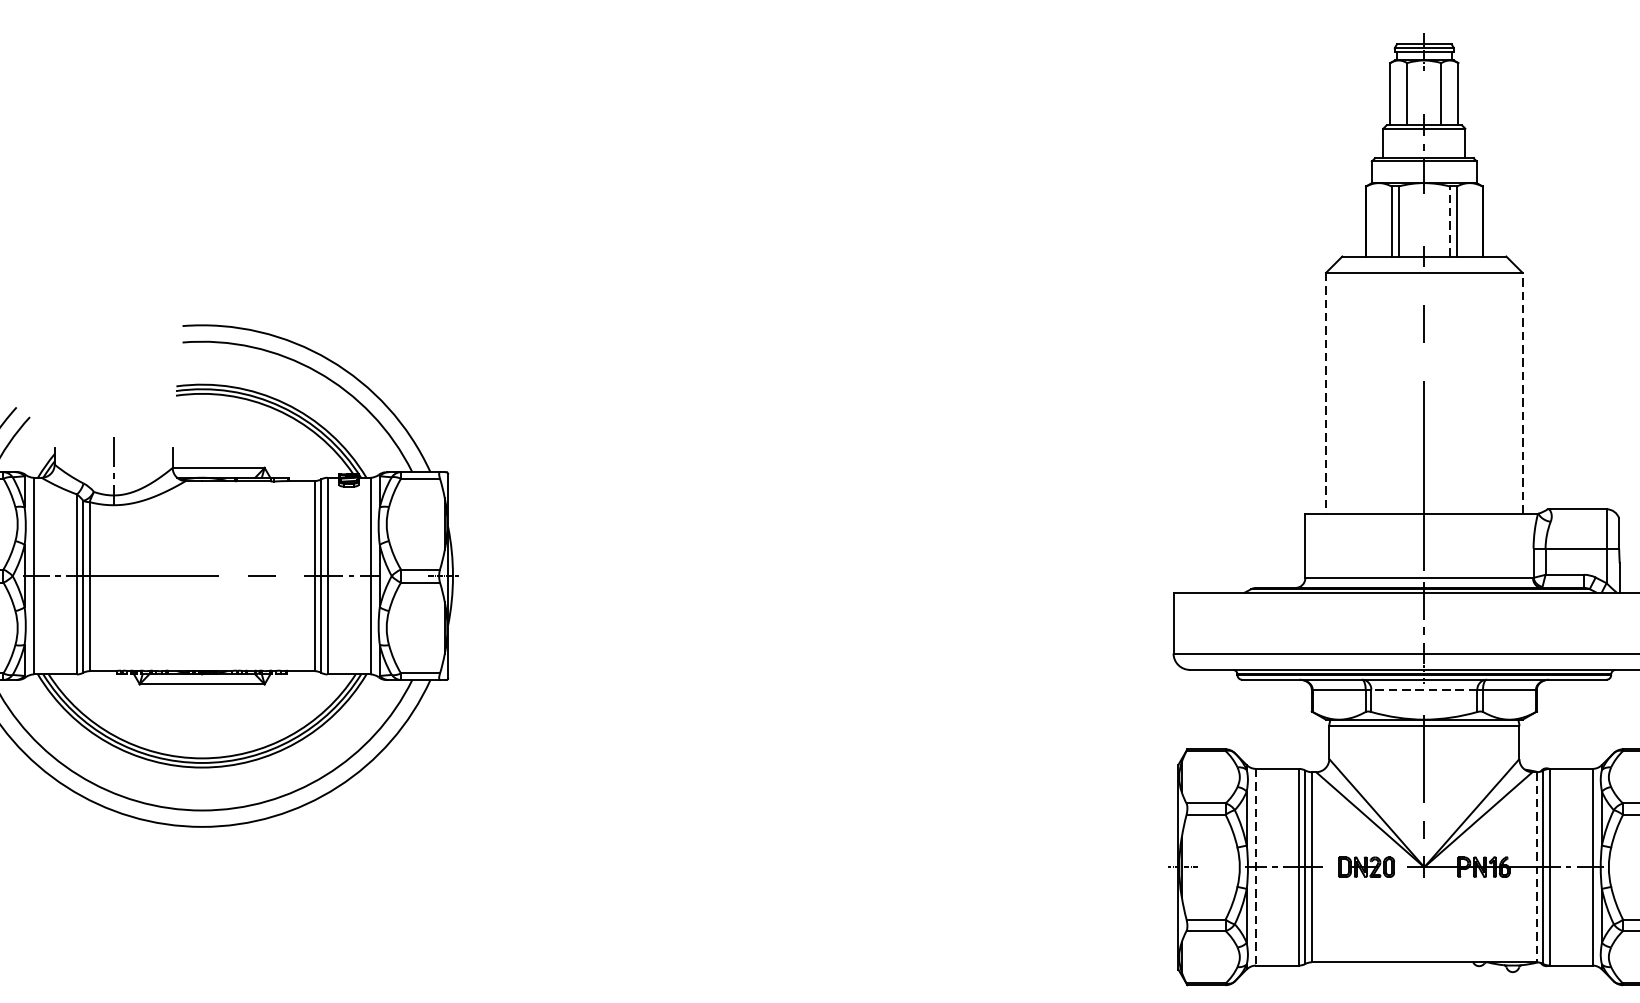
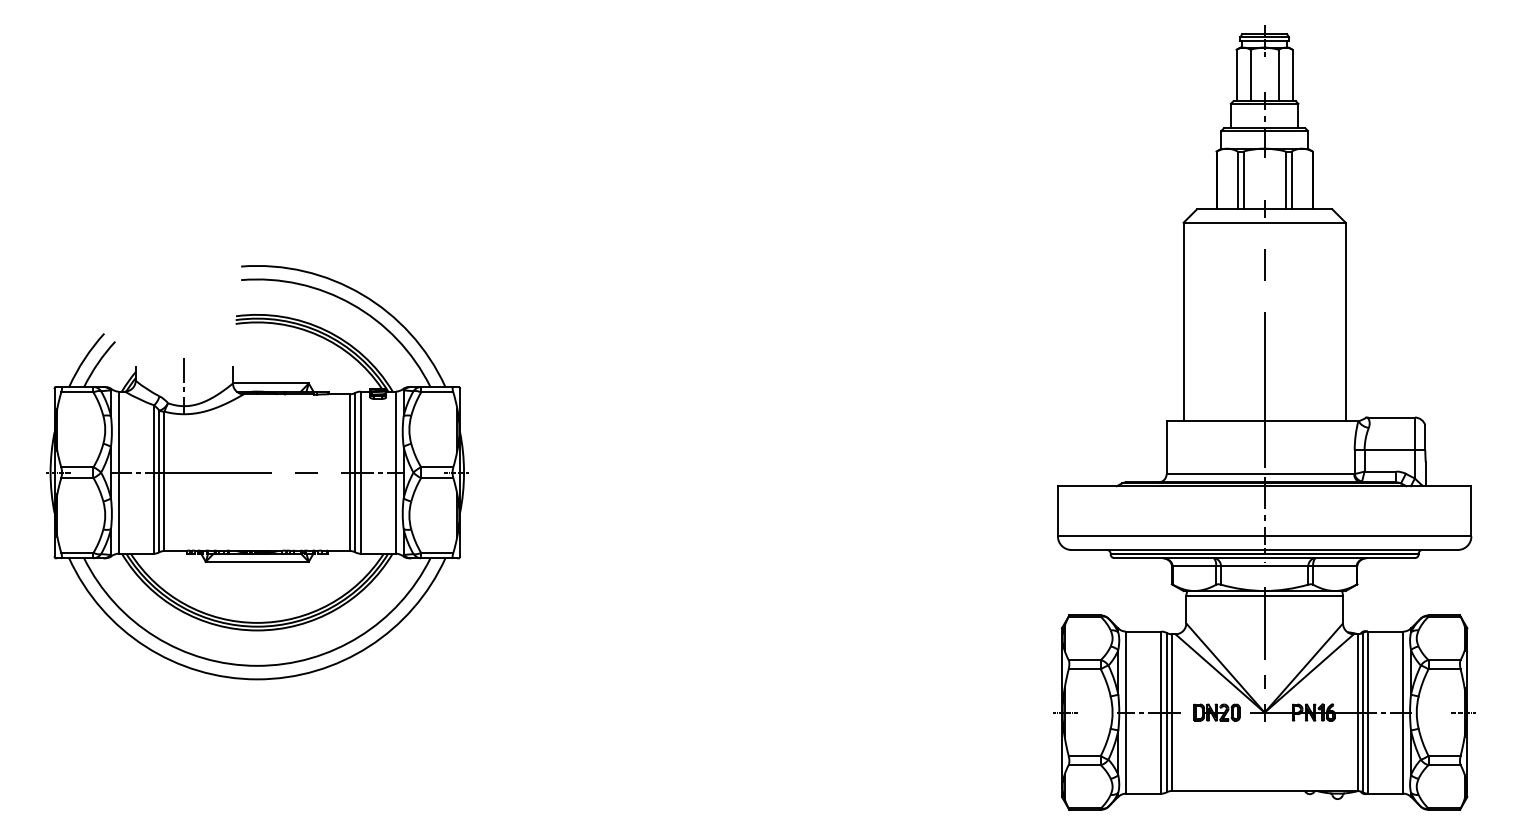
line: (1449, 221) -> (1285, 180), dashed -> solid
line: (1522, 392) -> (1345, 321), dashed -> solid
line: (1325, 393) -> (1183, 322), dashed -> solid
line: (1424, 689) -> (1264, 566), dashed -> solid
line: (1255, 868) -> (1125, 713), dashed -> solid
line: (1536, 868) -> (1357, 713), dashed -> solid

